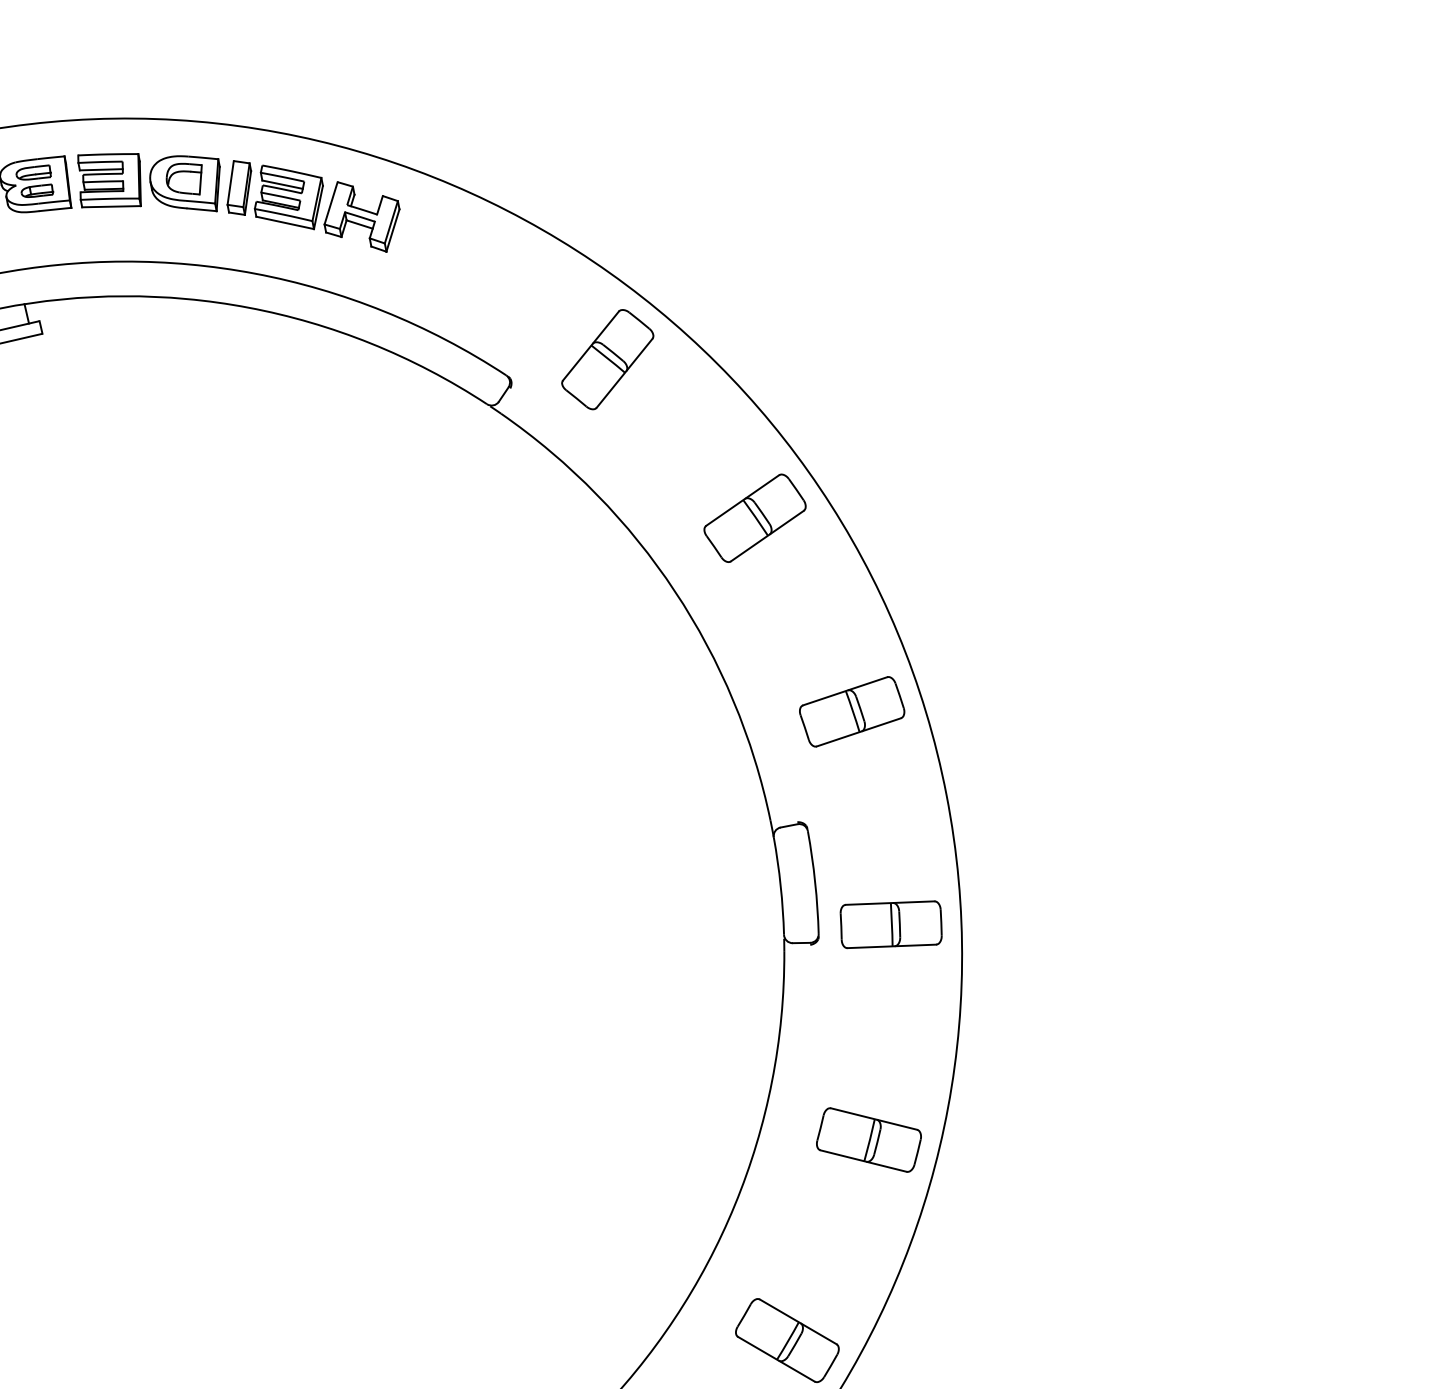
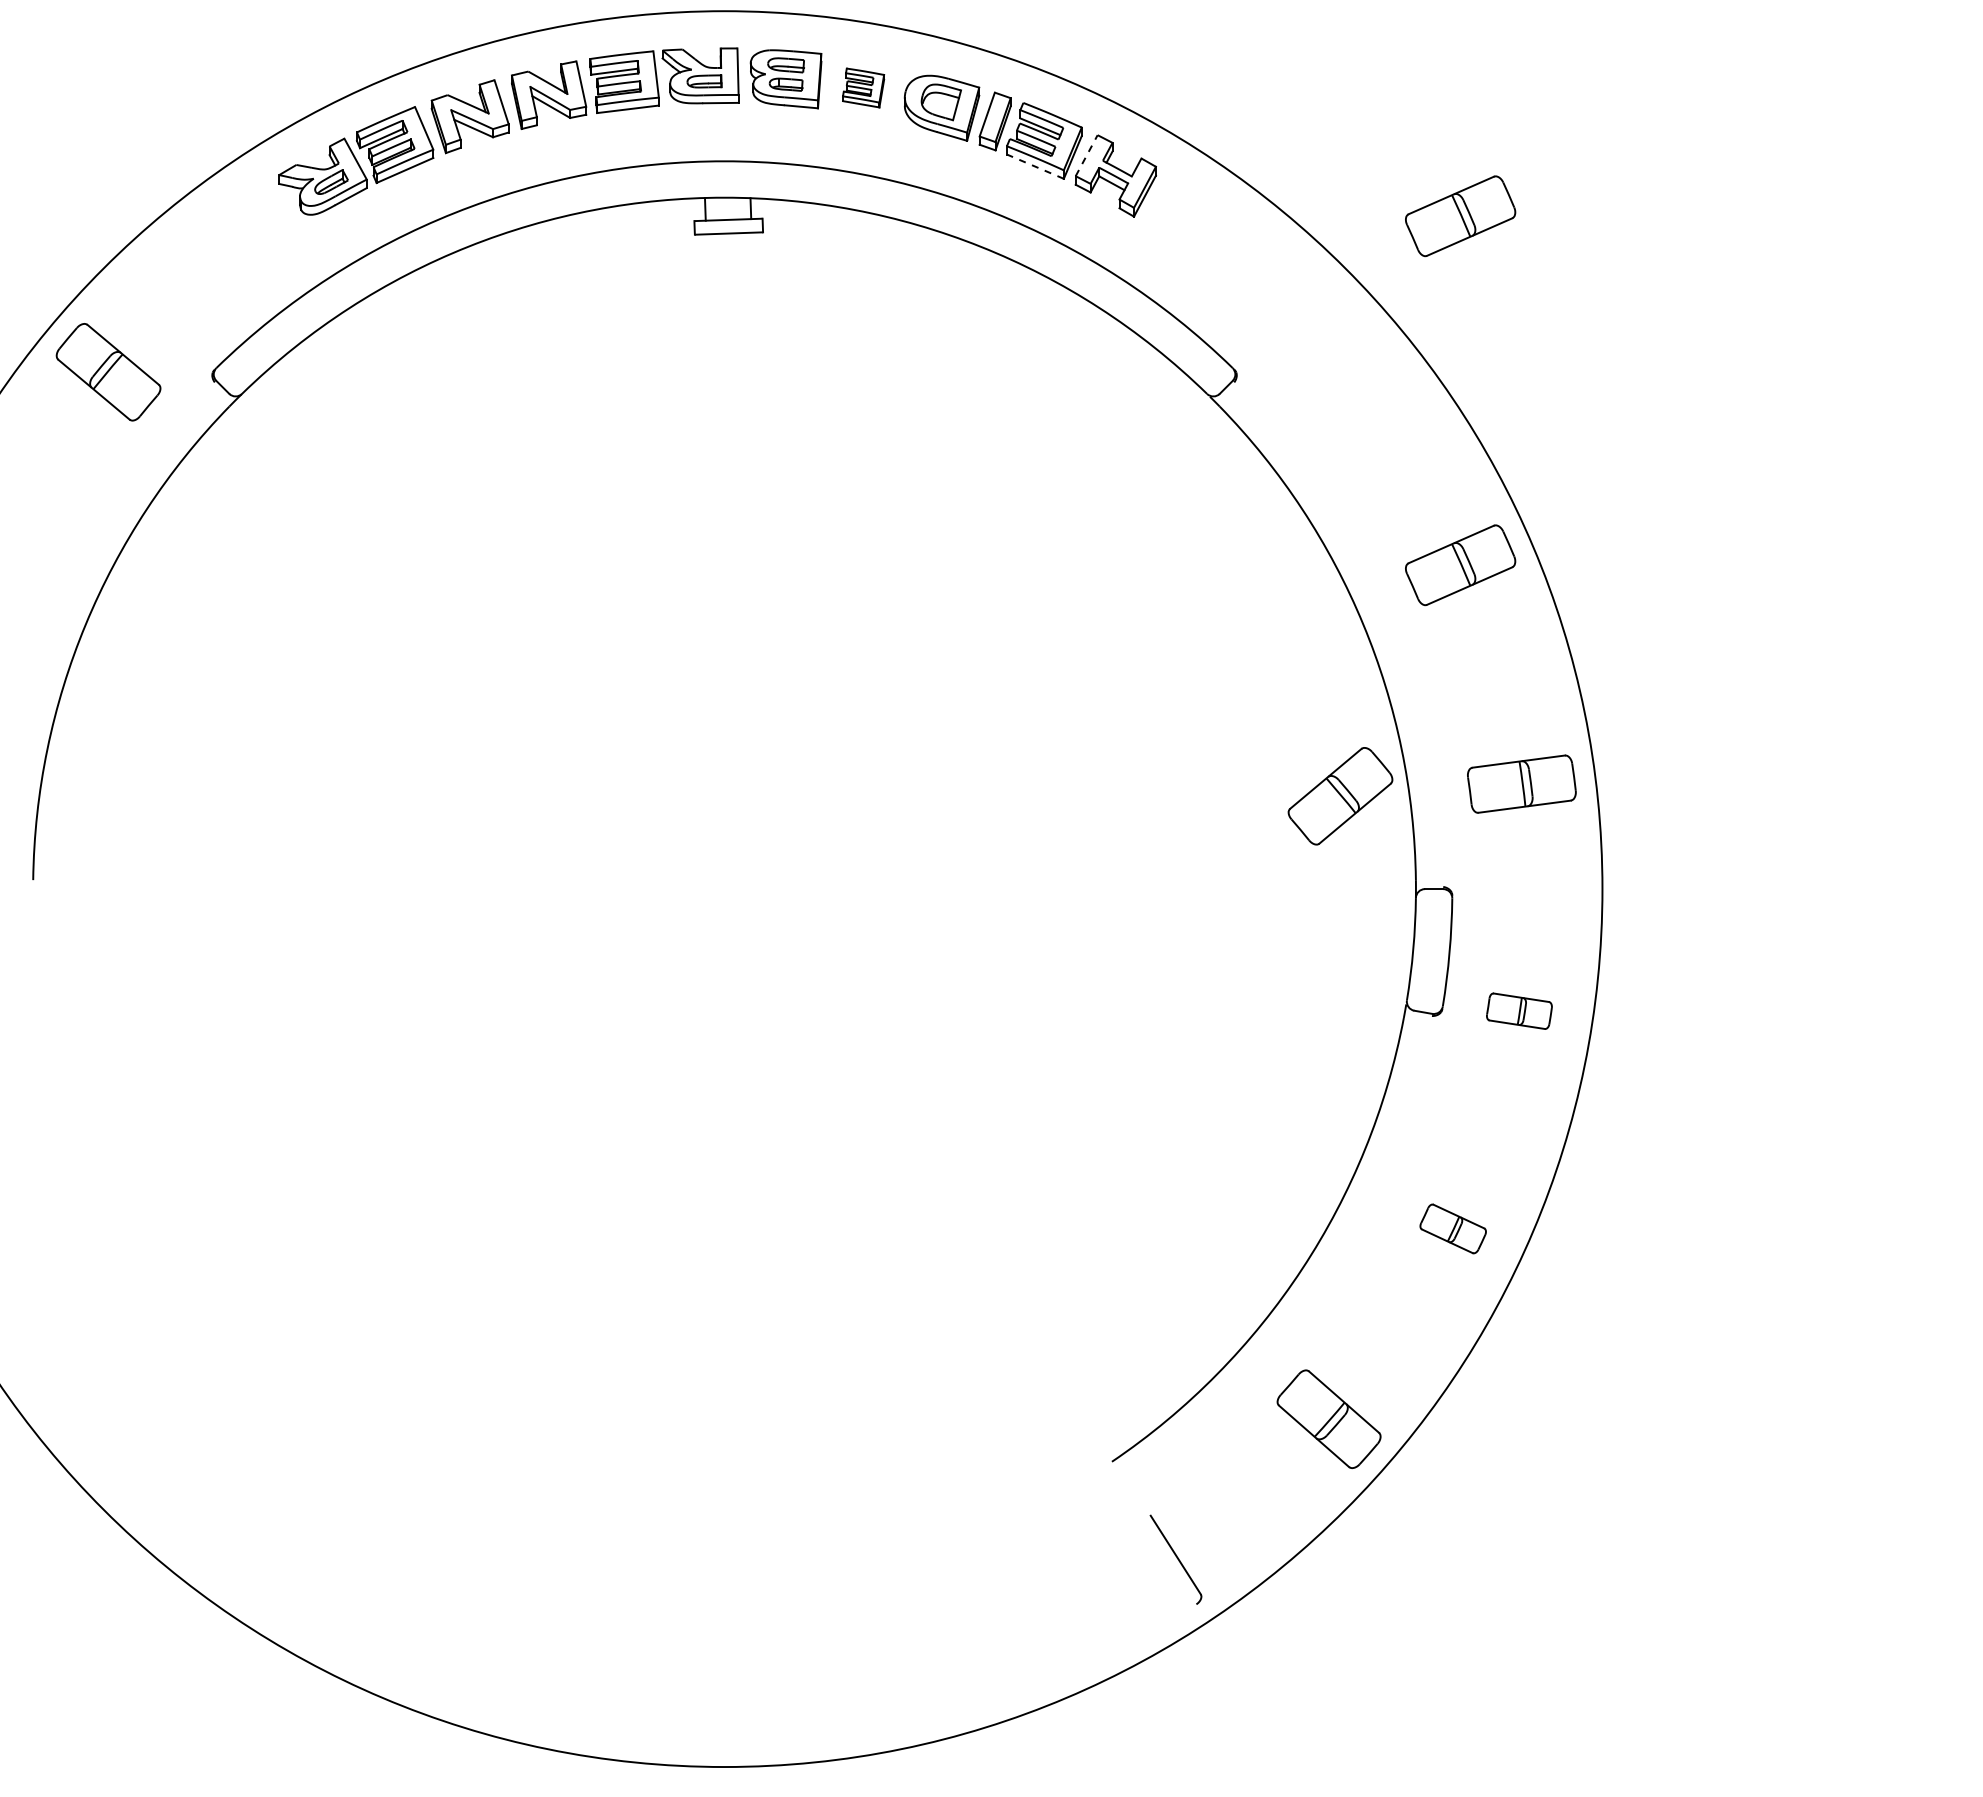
part: (110, 180) -> (863, 87), size x0.6
part: (691, 192) -> (1460, 216), added
line: (330, 203) -> (1086, 155), solid -> dashed
line: (285, 222) -> (1035, 166), solid -> dashed
part: (607, 359) -> (1340, 796), moved
part: (891, 923) -> (1519, 1010), size x0.6
part: (868, 1139) -> (1452, 1228), size x0.6

